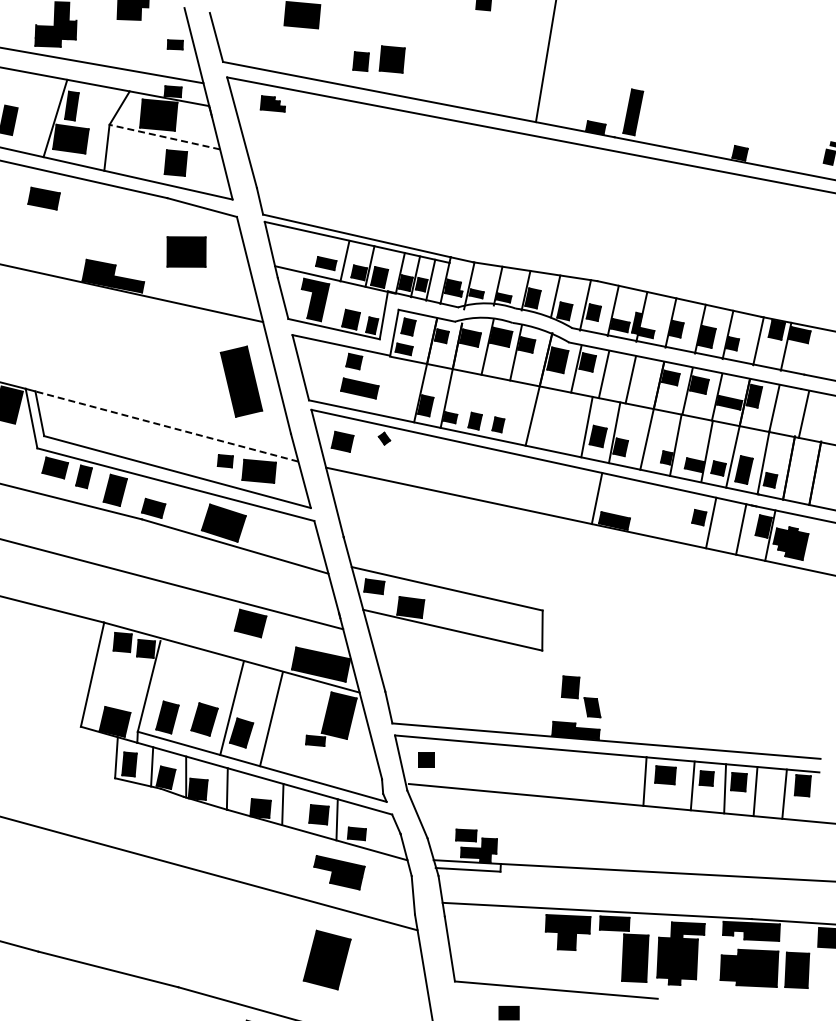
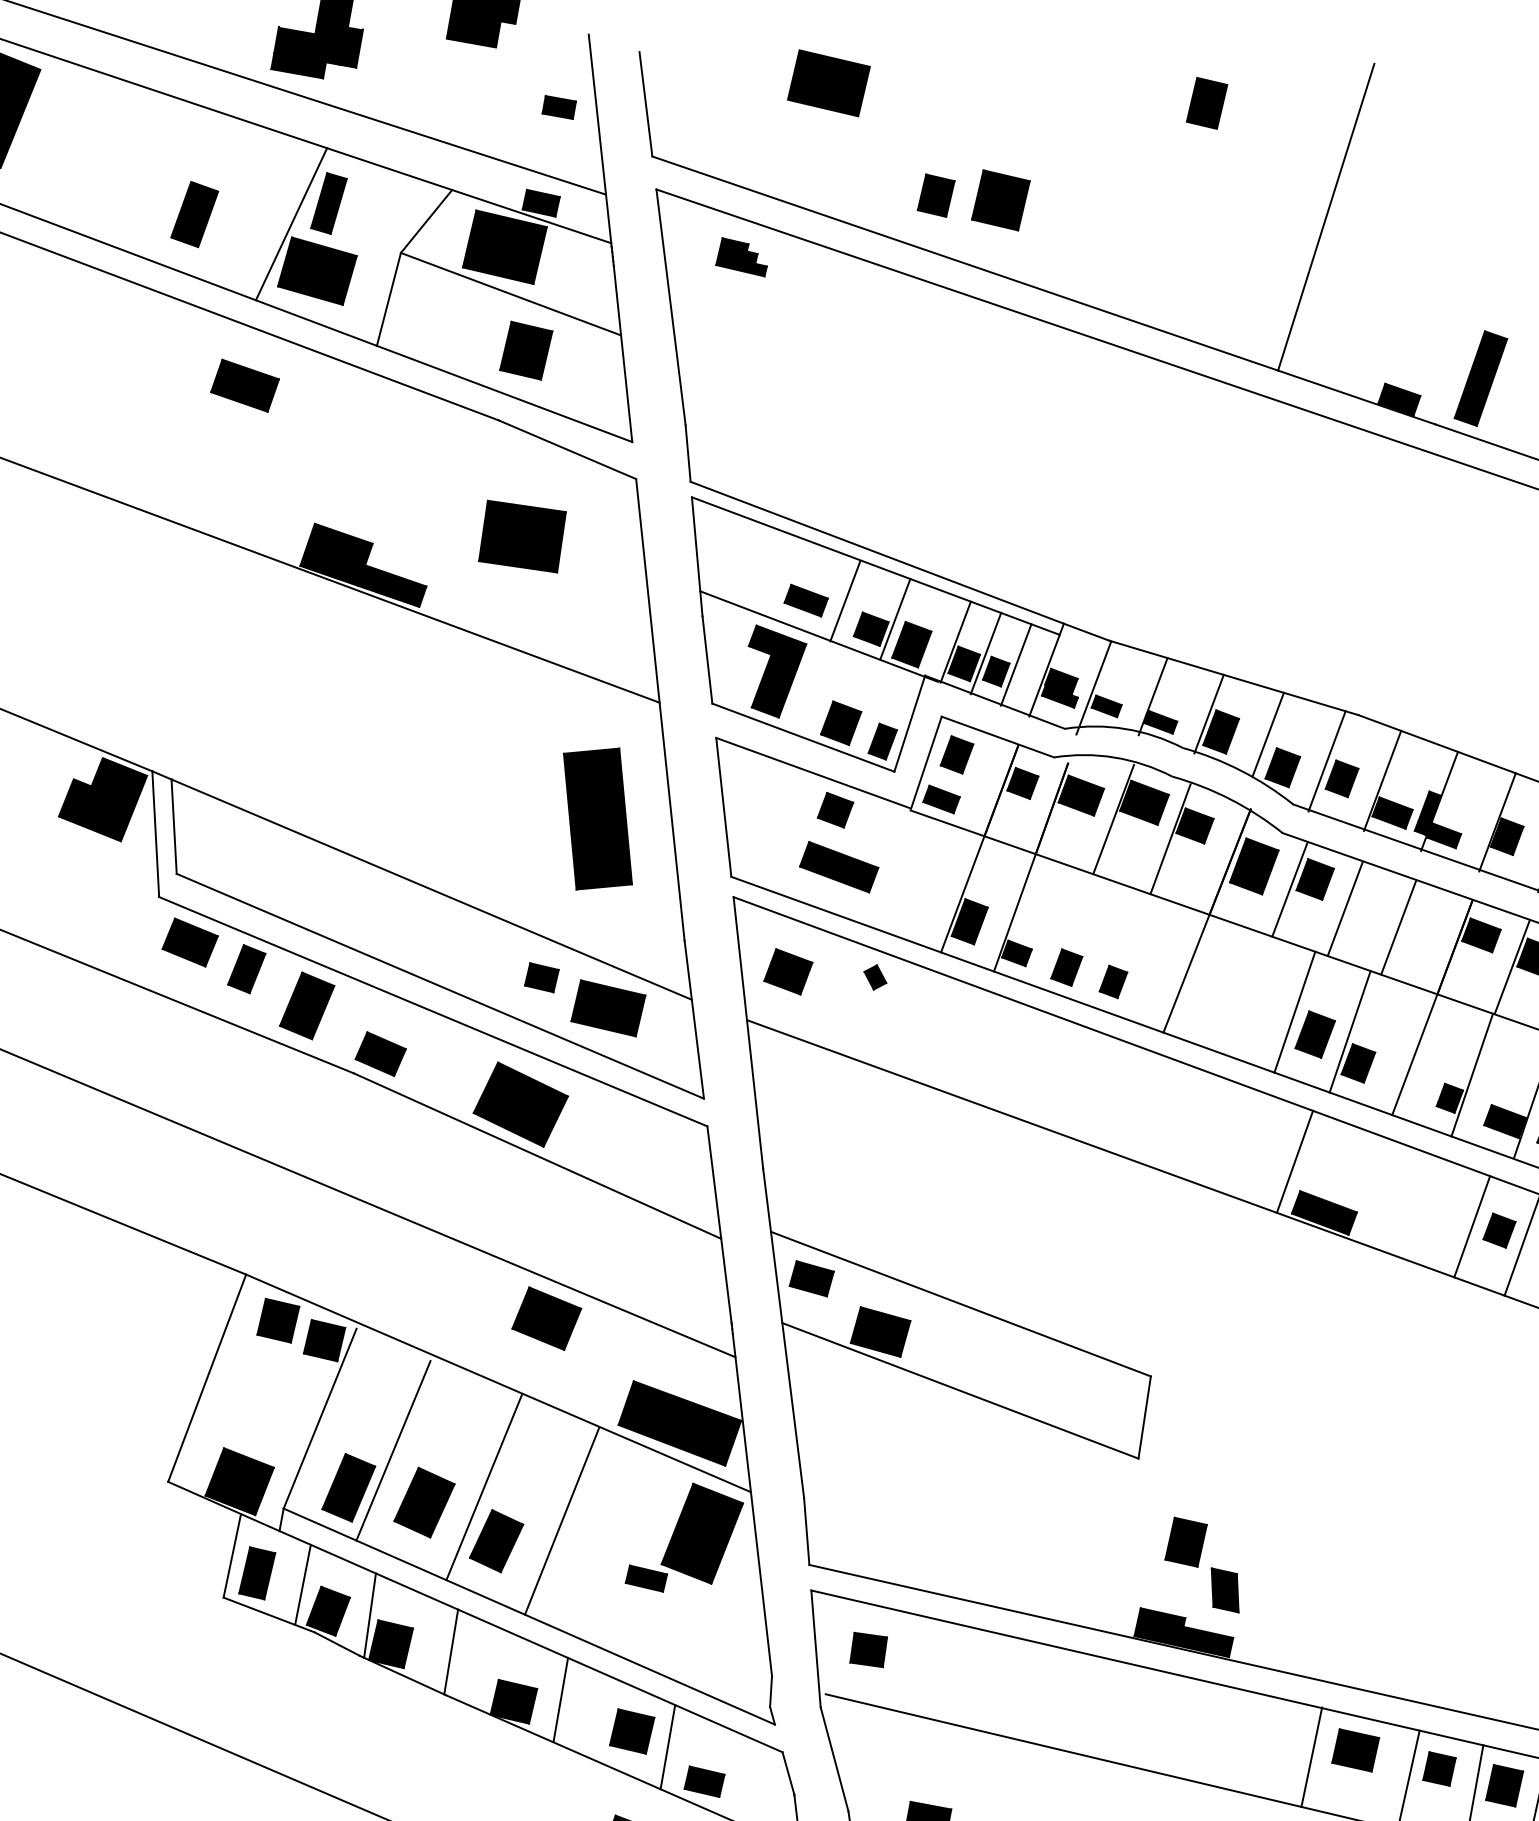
line: (164, 137) -> (510, 294), dashed -> solid
line: (166, 426) -> (430, 889), dashed -> solid
line: (685, 517) -> (1471, 1226), added
line: (185, 696) -> (391, 1449), added

